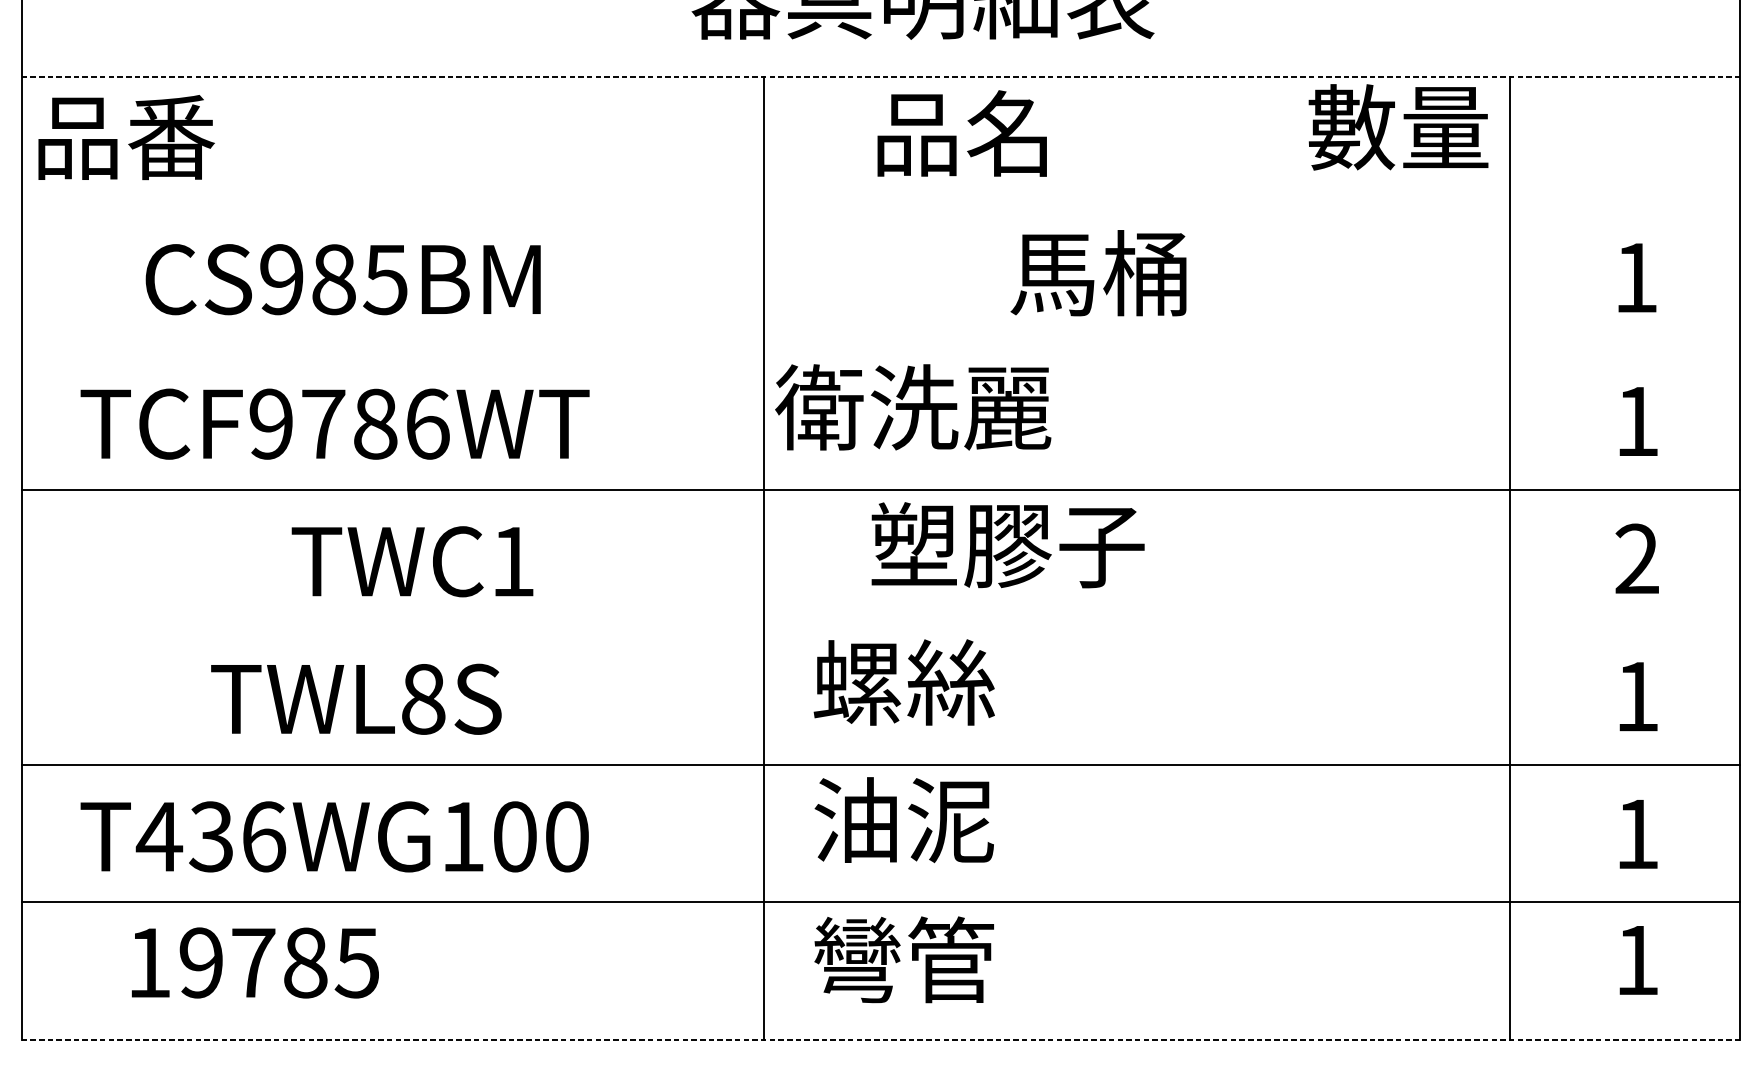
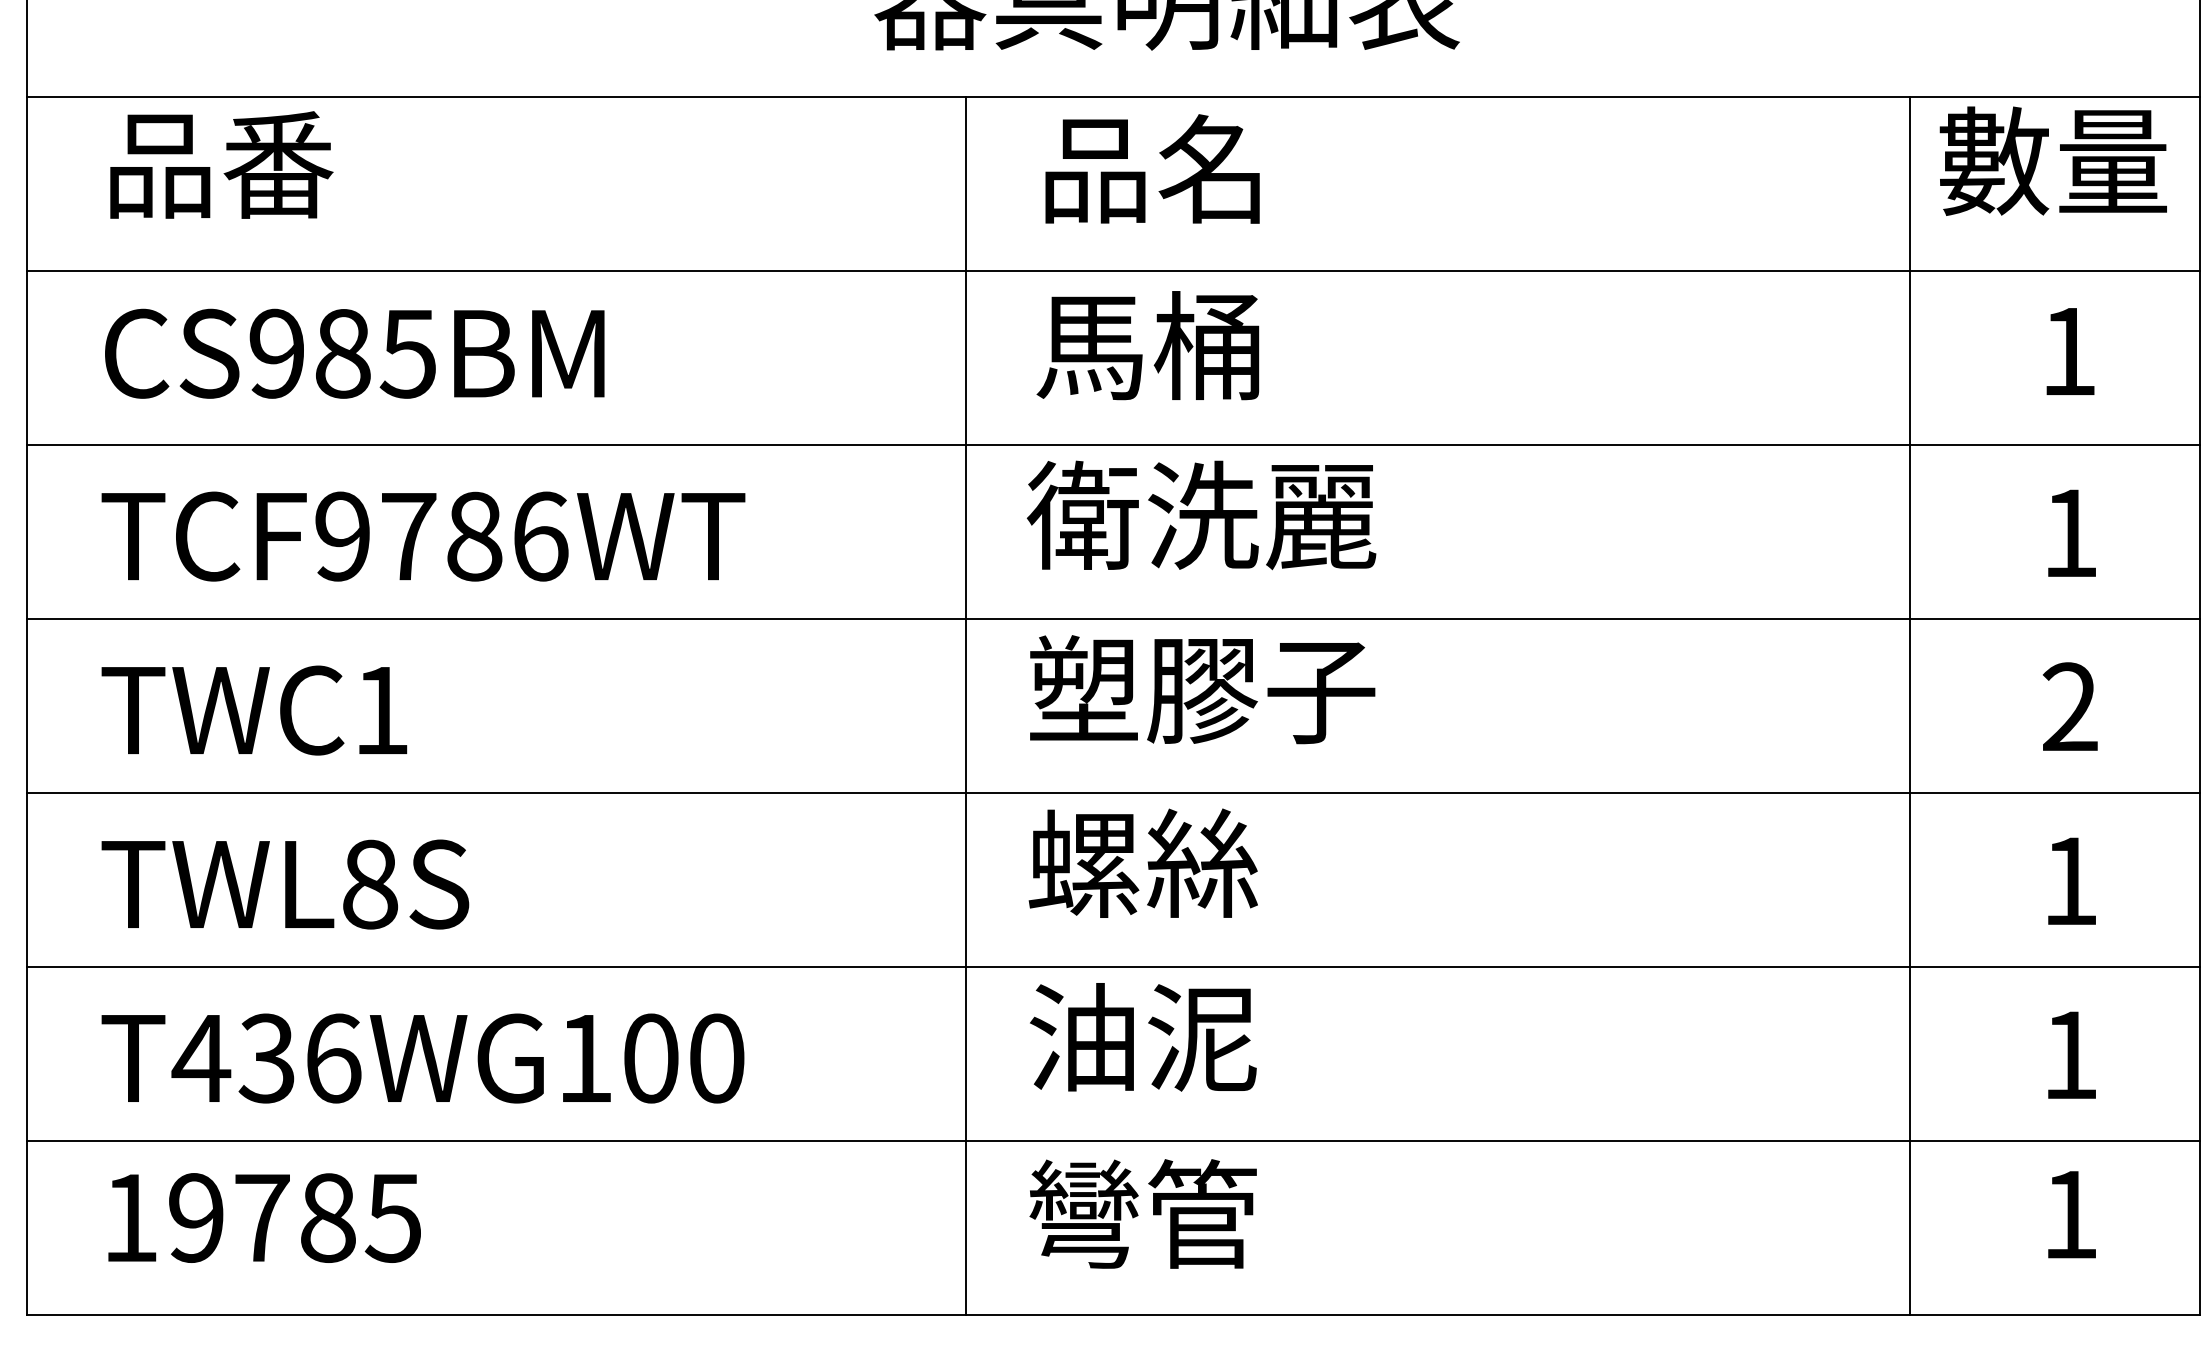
line: (880, 76) -> (1113, 97), dashed -> solid
text: (1397, 126) -> (2052, 160), moved
text: (962, 133) -> (1152, 168), moved
text: (126, 137) -> (221, 164), moved
line: (879, 214) -> (1112, 271), added
text: (1098, 273) -> (1147, 345), moved
text: (343, 279) -> (354, 353), moved
line: (879, 352) -> (1112, 445), added
text: (913, 407) -> (1201, 515), moved
text: (1008, 545) -> (1202, 689), moved
text: (412, 561) -> (254, 710), moved
line: (879, 627) -> (1112, 793), added
text: (356, 699) -> (285, 884), moved
text: (255, 962) -> (264, 1217), moved
line: (880, 1040) -> (1113, 1315), dashed -> solid

